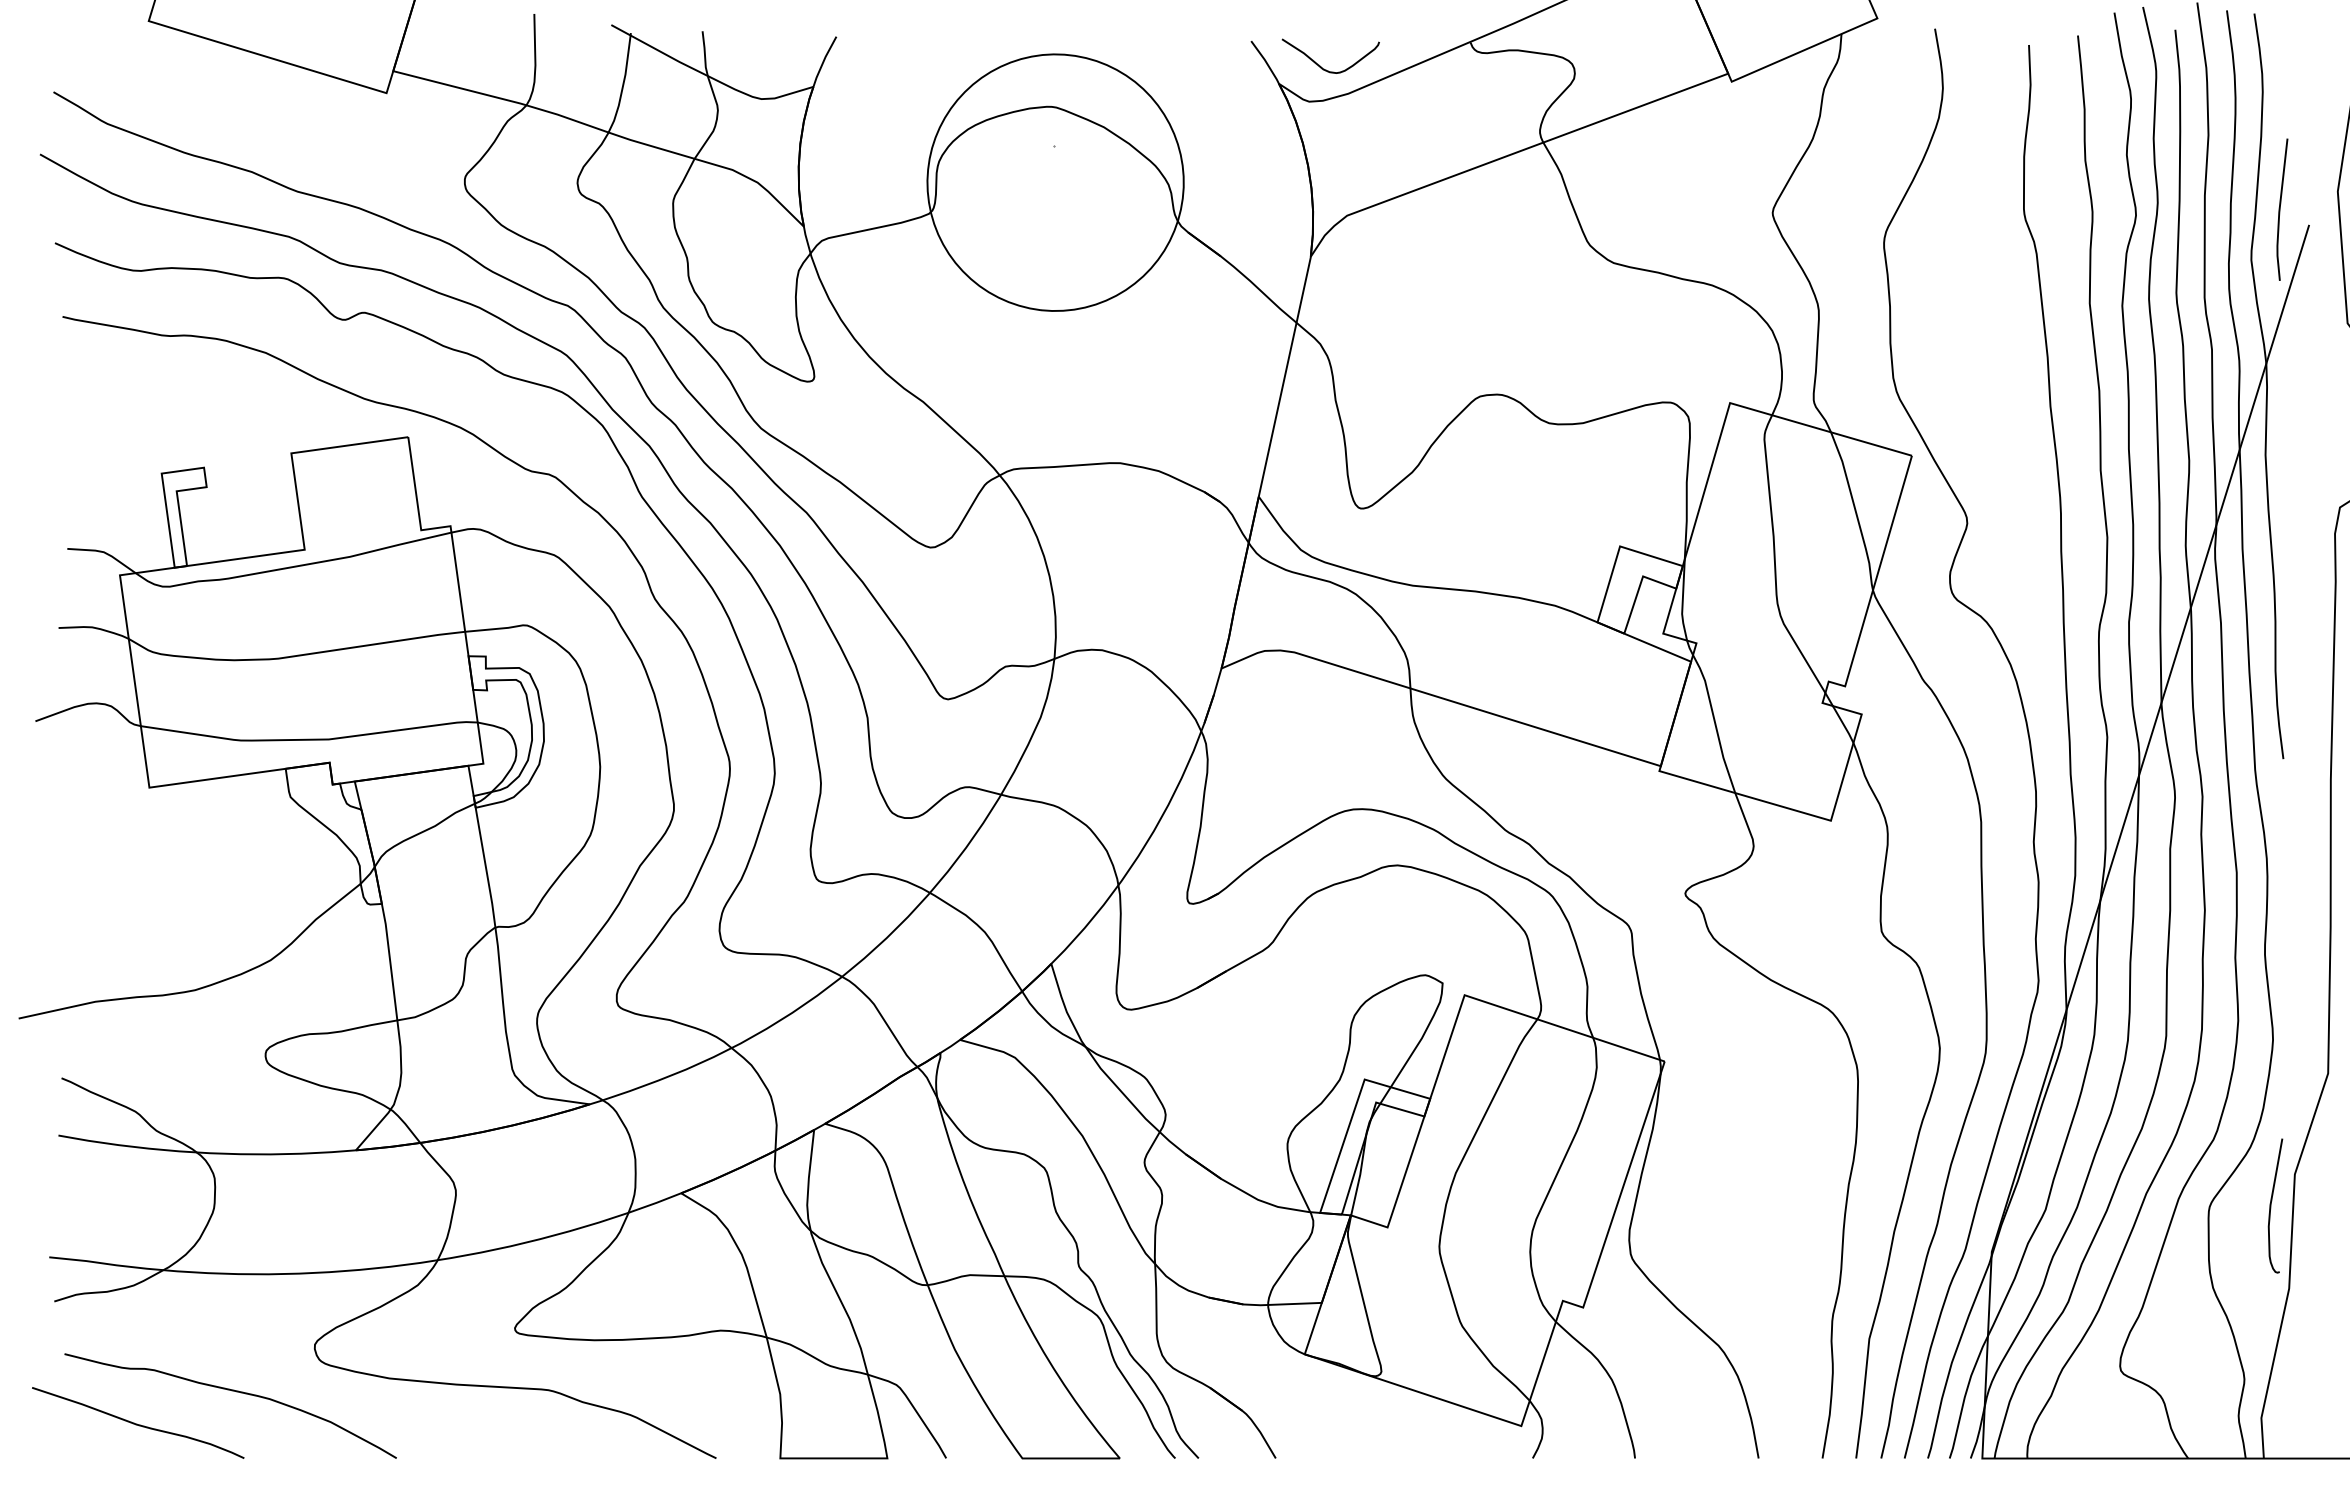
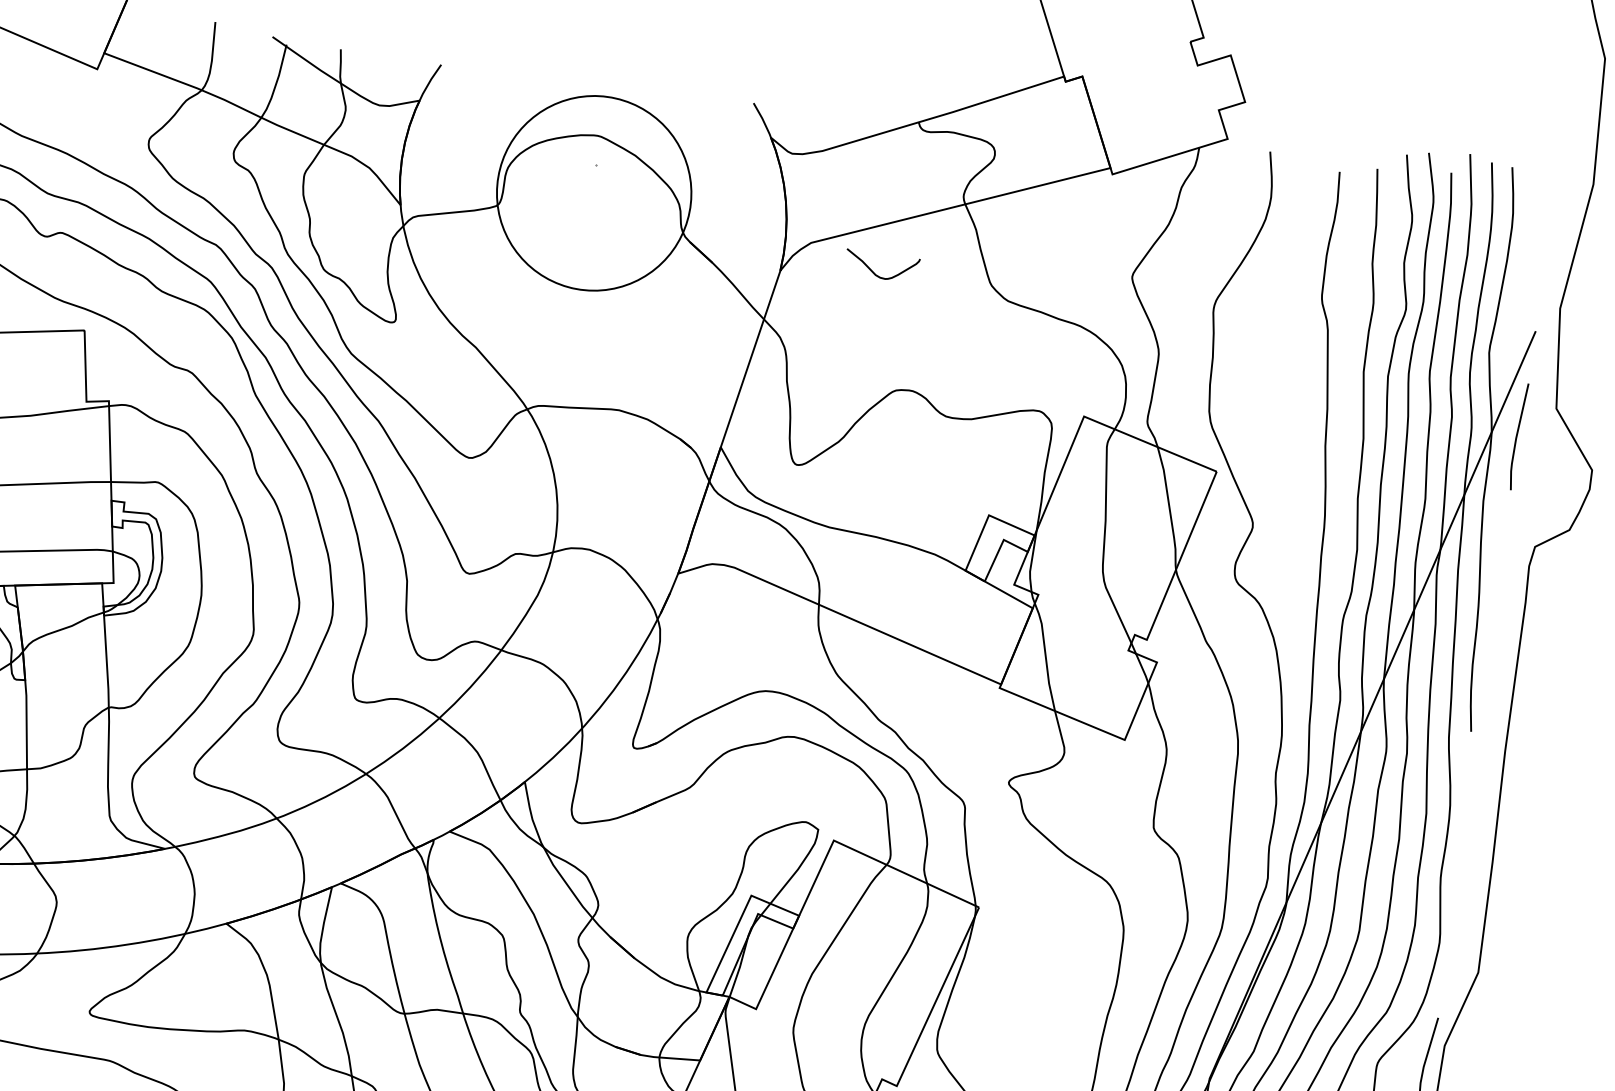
curve: (1320, 65) -> (873, 271), moved
line: (2280, 209) -> (1517, 436), moved

